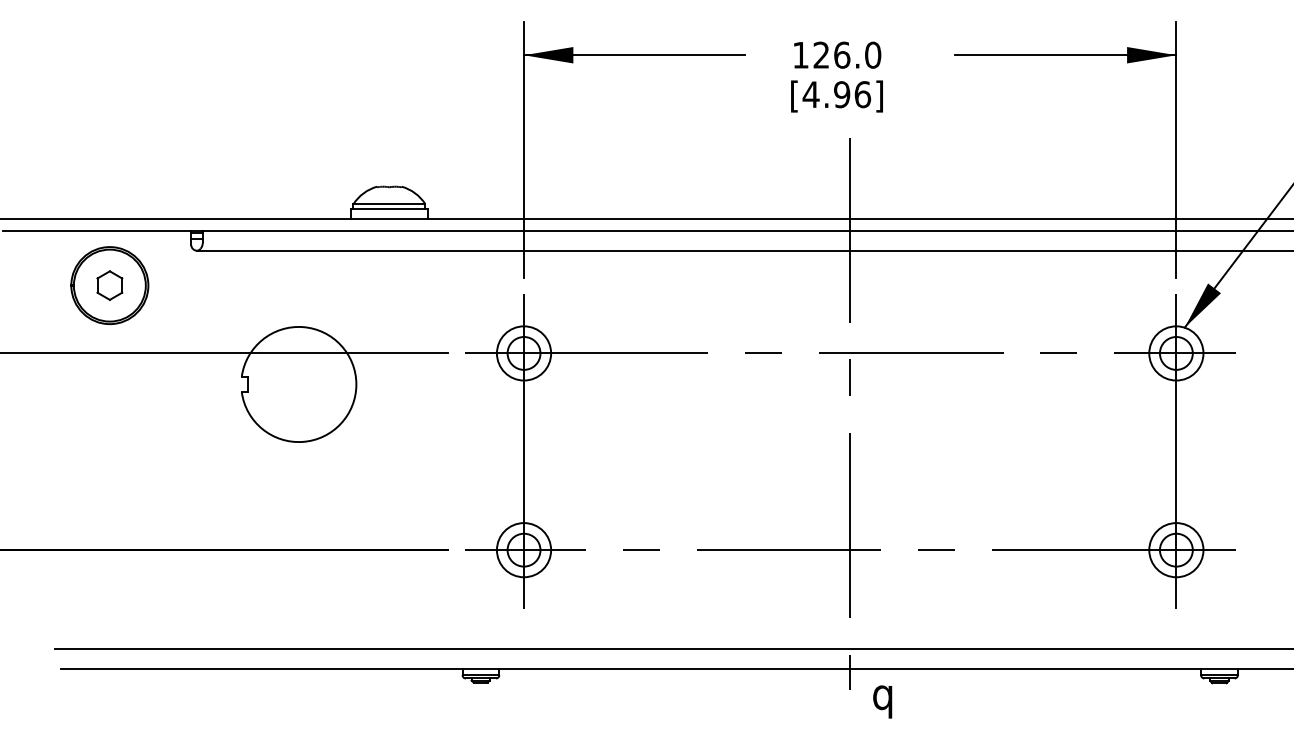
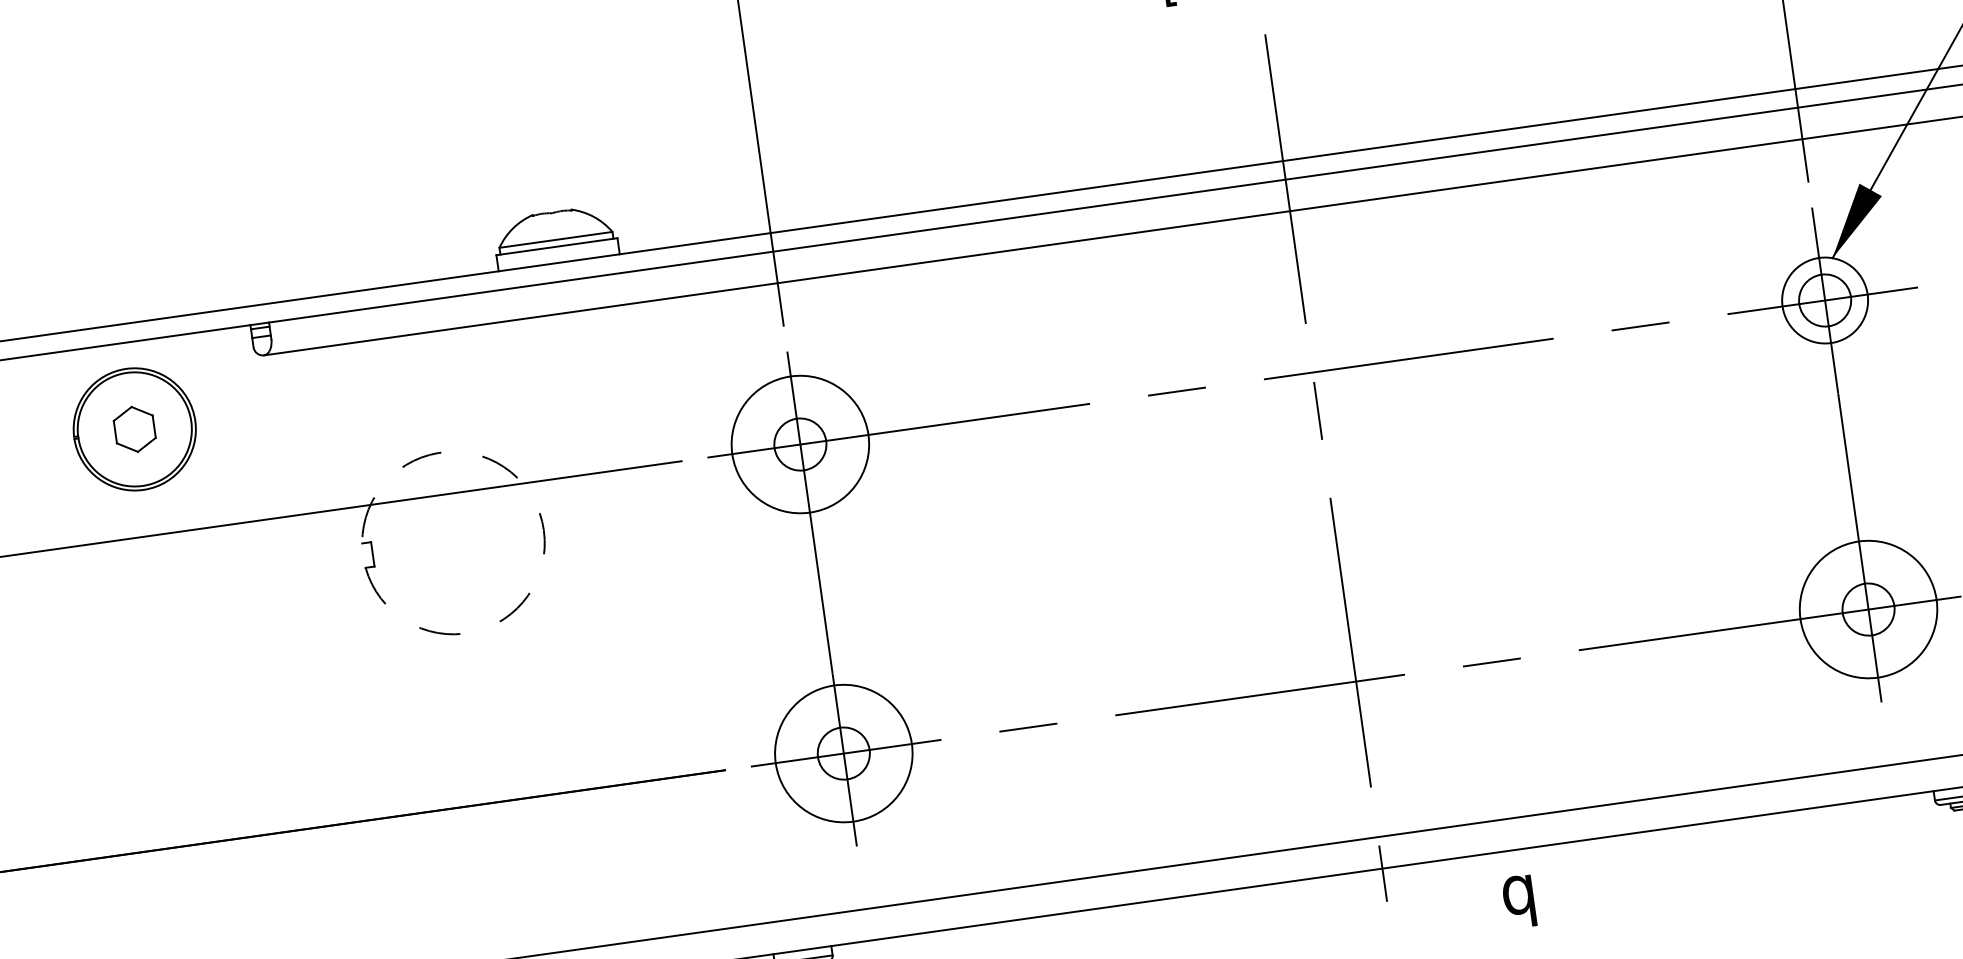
circle: (523, 353) -> (799, 444), size x1.6
arc: (356, 384) -> (544, 530), solid -> dashed
circle: (523, 550) -> (843, 754), size x1.6
circle: (1176, 550) -> (1868, 610), size x1.6
text: (882, 701) -> (1518, 901), moved

